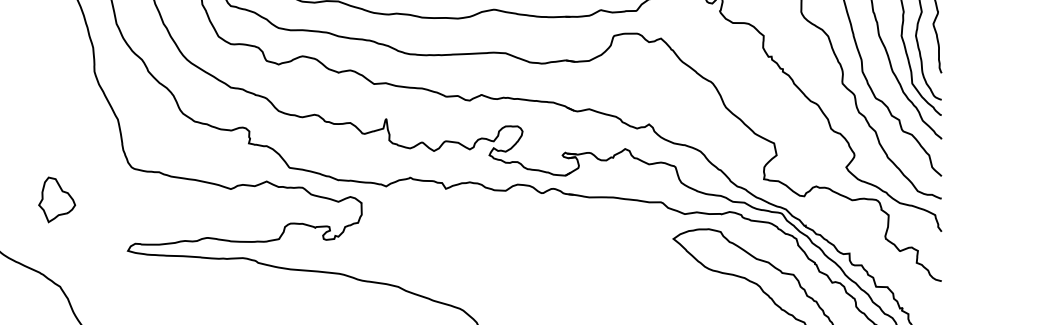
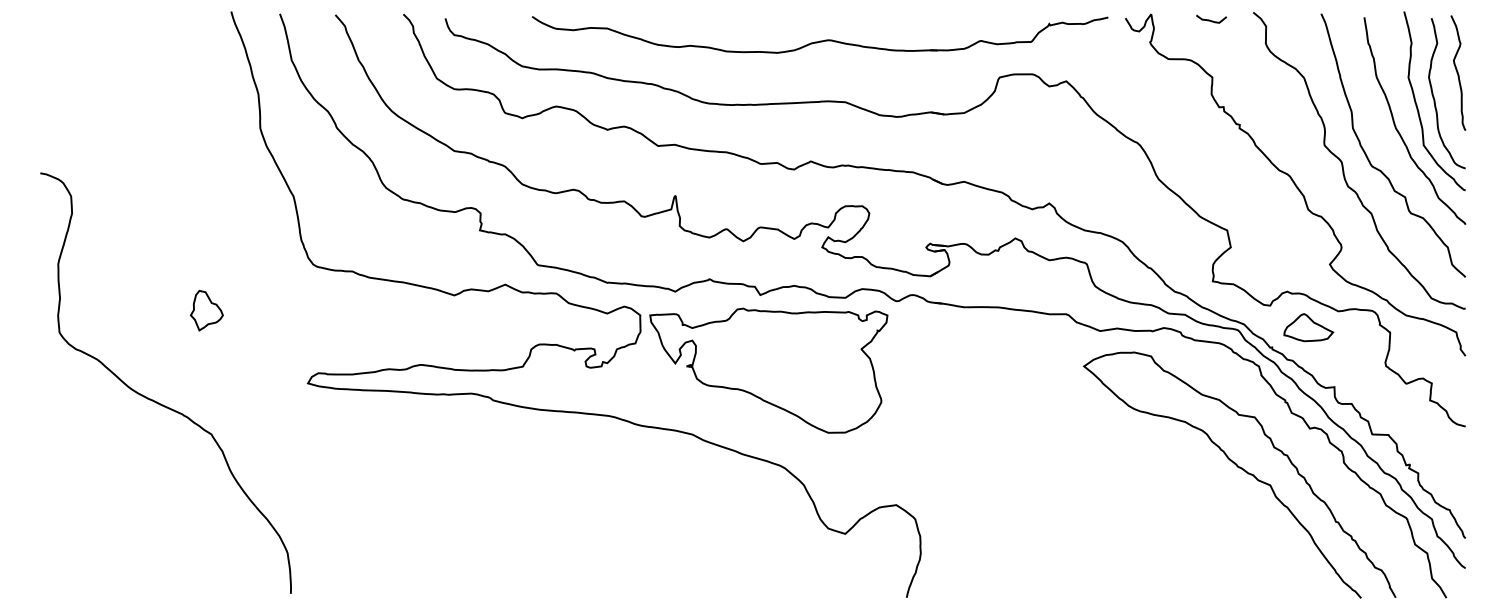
part: (56, 199) -> (206, 310), size x0.62
part: (831, 211) -> (1308, 327), added
part: (451, 241) -> (768, 370), added

